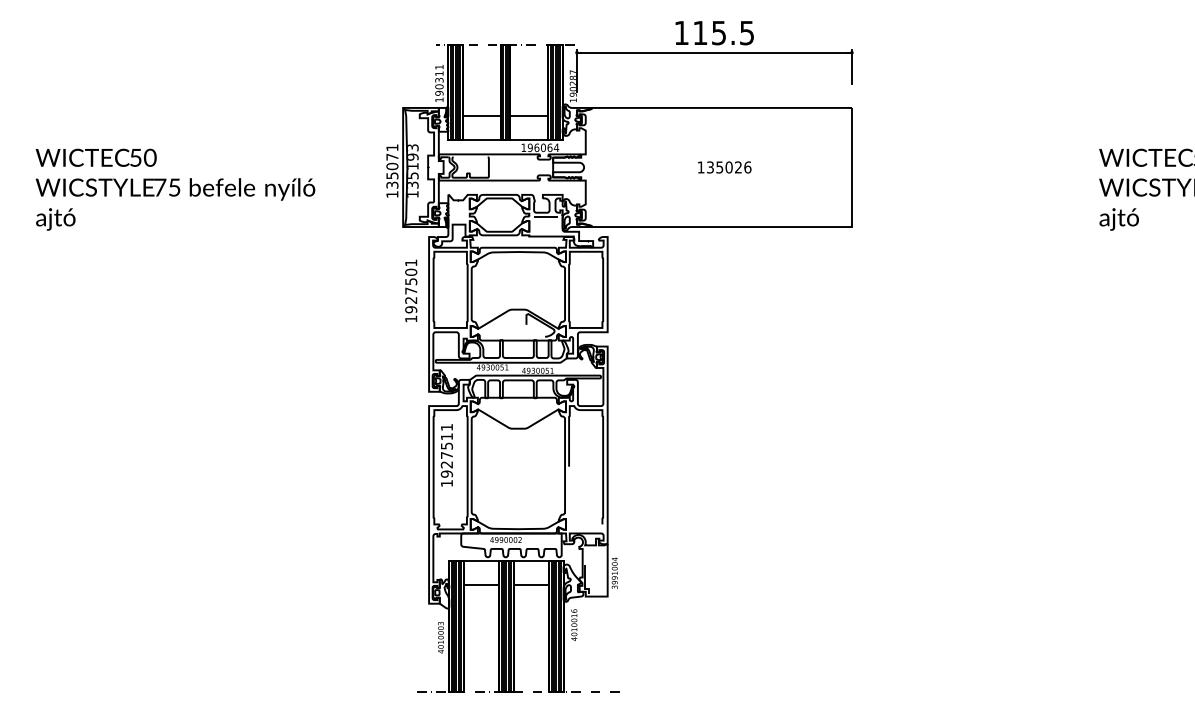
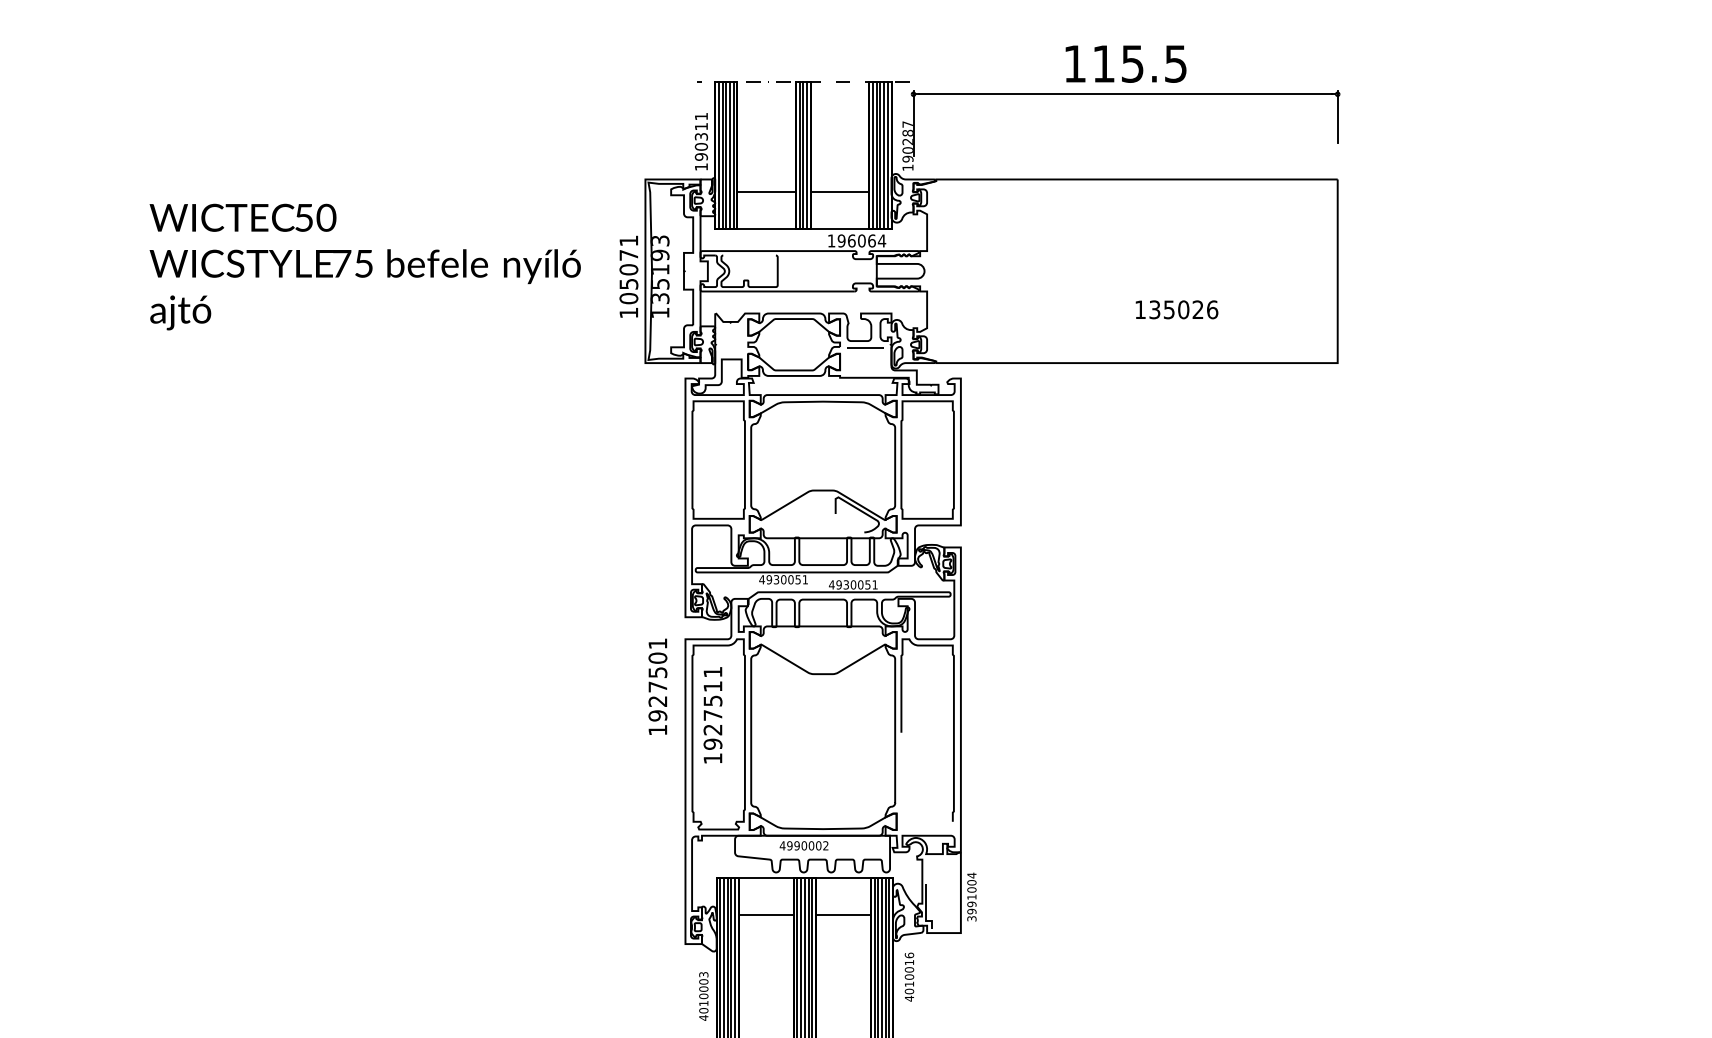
text: (724, 167) -> (1176, 309), moved
text: (392, 184) -> (629, 297), 135071 -> 105071
text: (175, 189) -> (365, 266), moved
text: (411, 290) -> (658, 686), moved

